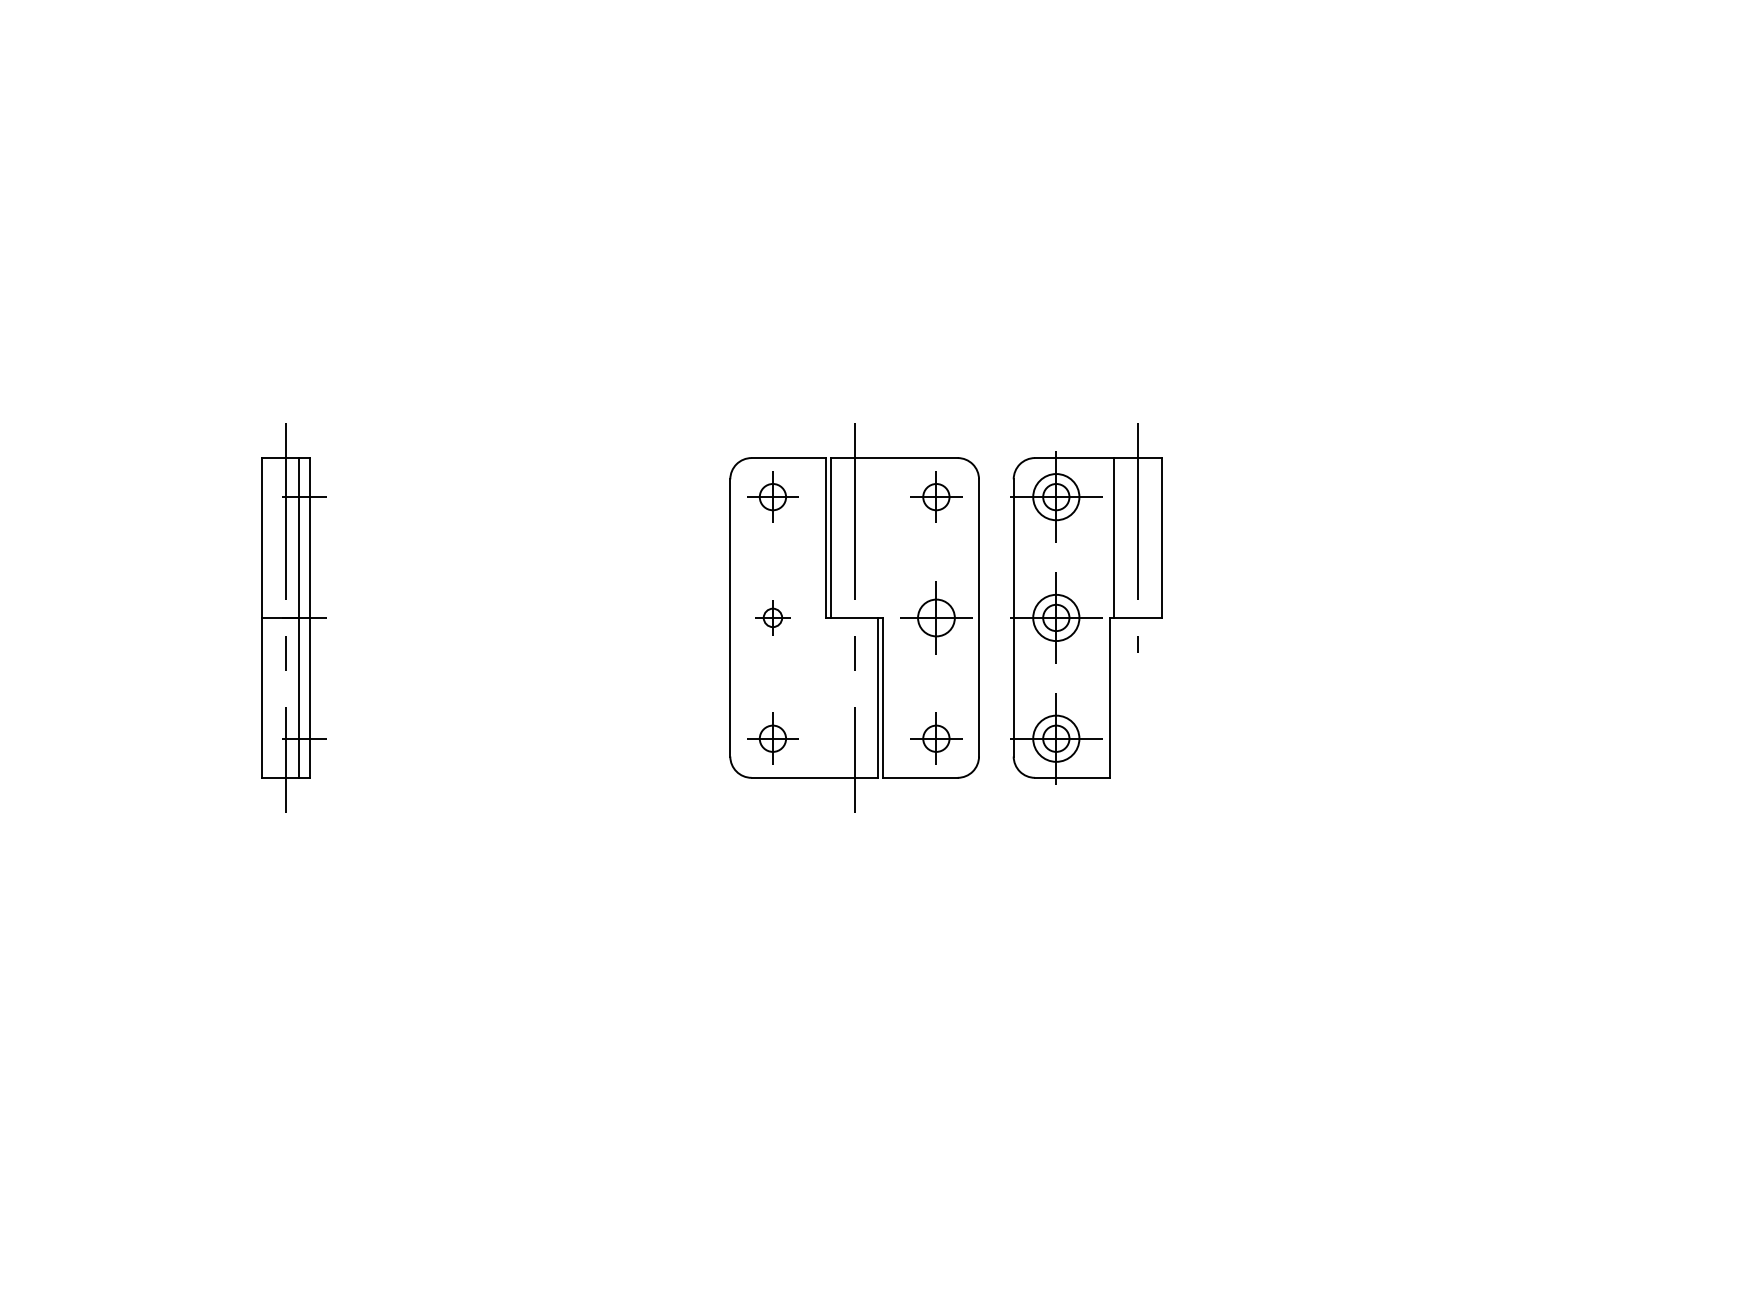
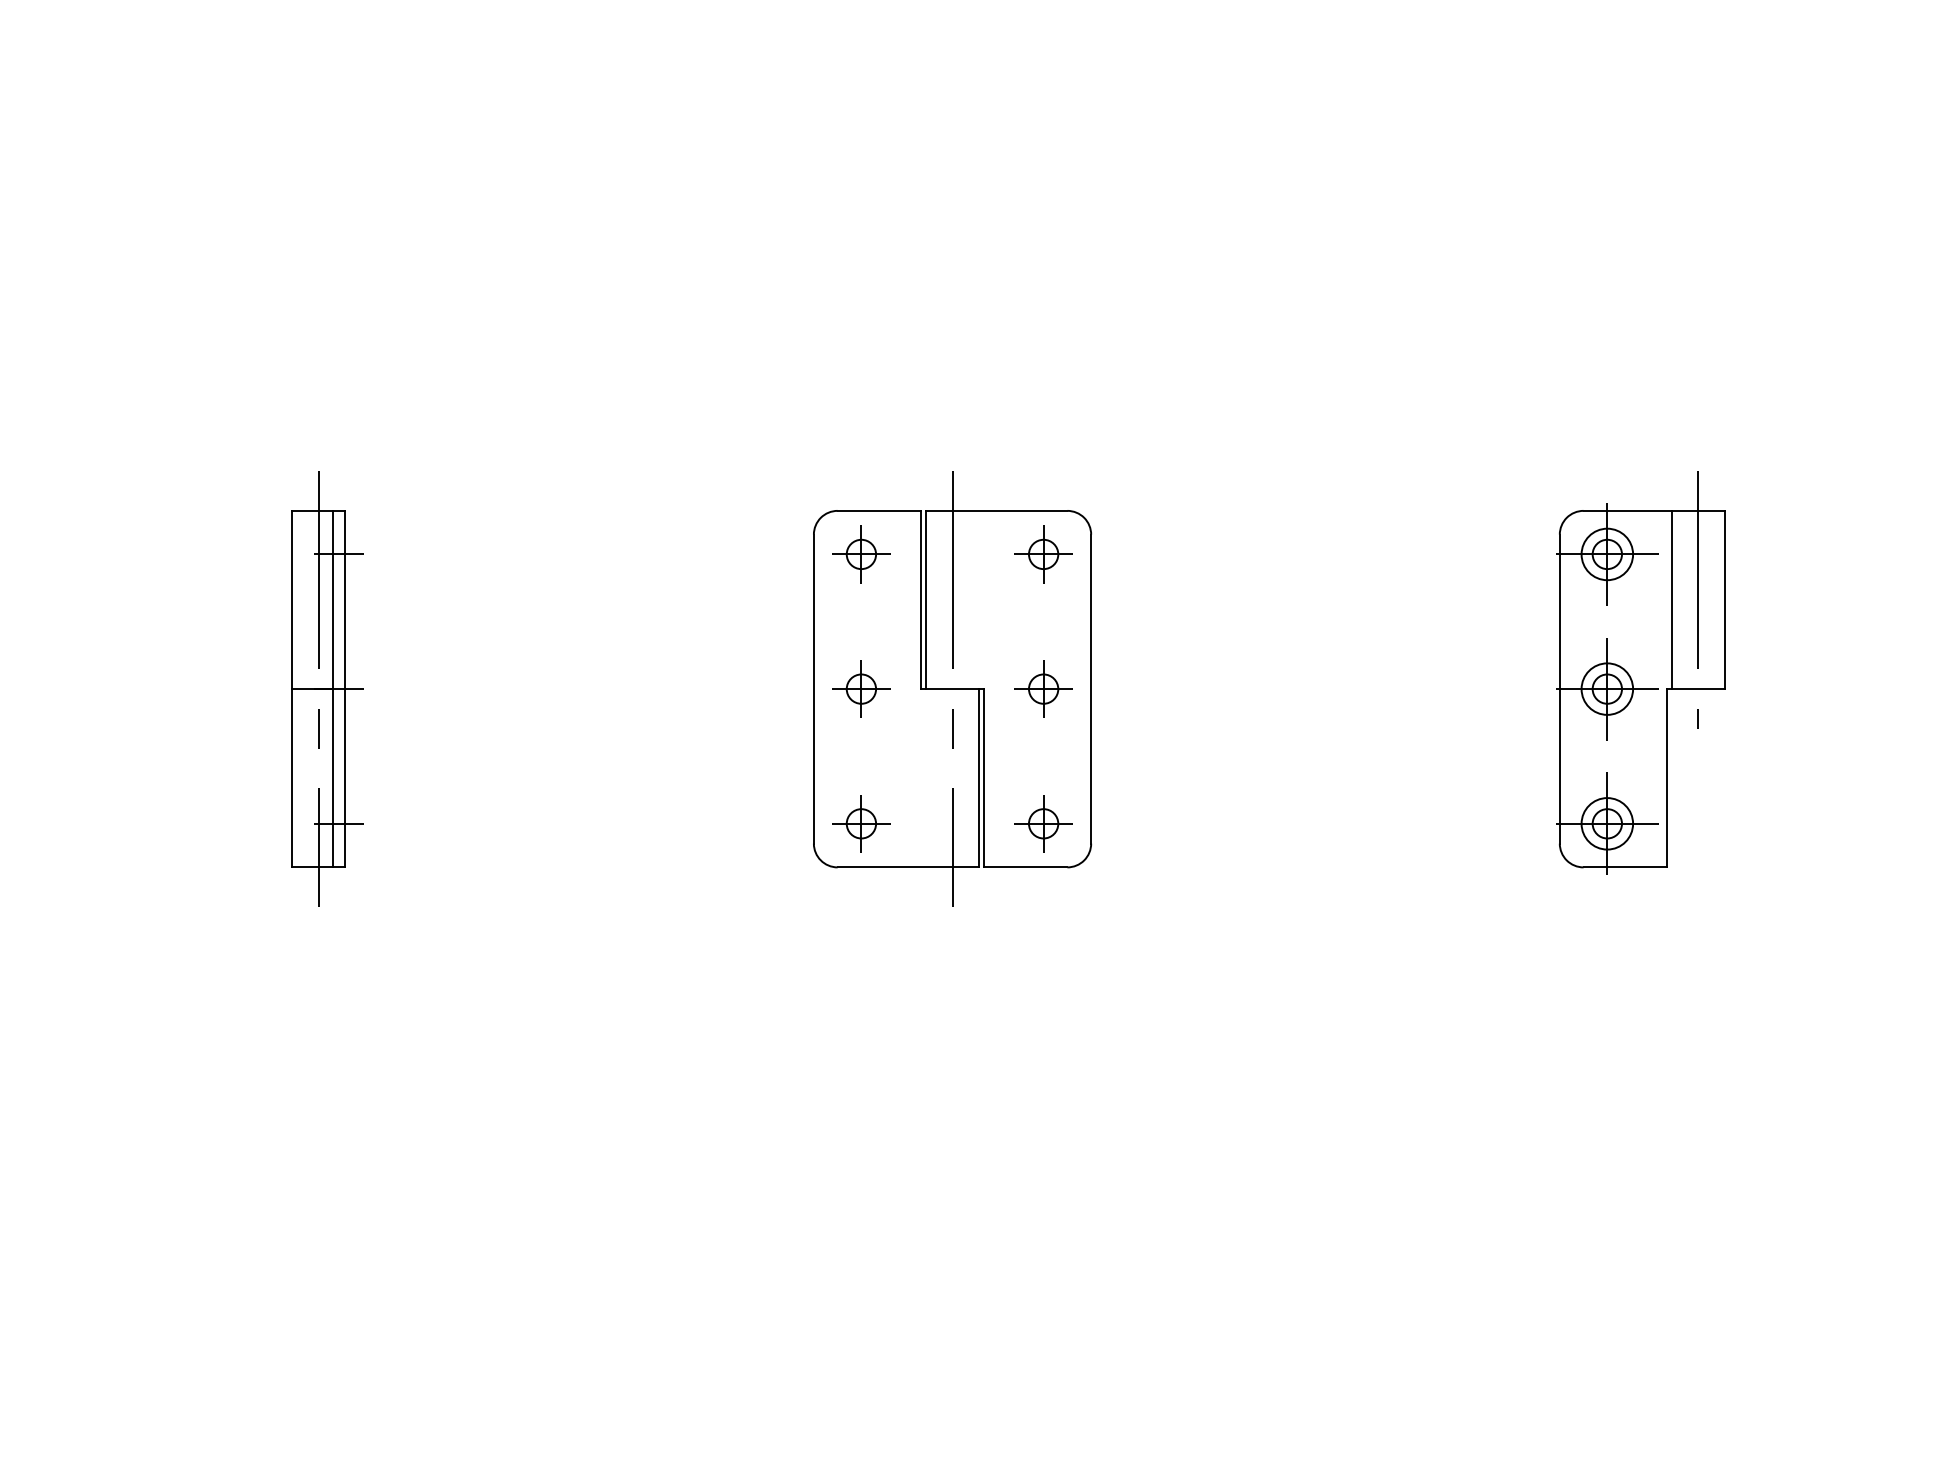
part: (1086, 603) -> (1640, 672), moved
part: (773, 617) -> (861, 688), size x1.43
part: (936, 617) -> (1043, 688), size x0.71

